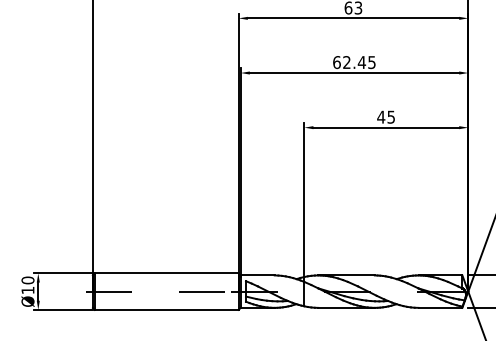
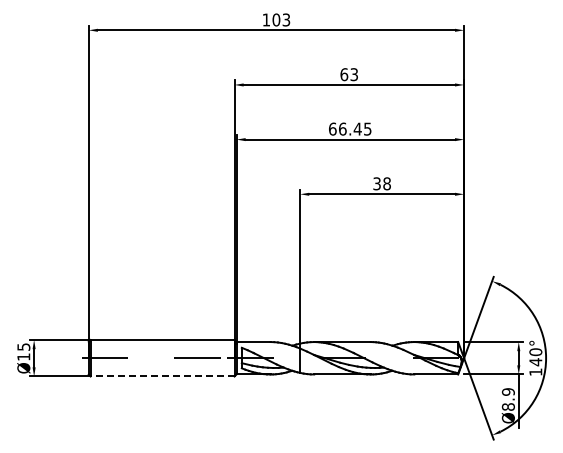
text: (346, 61) -> (342, 128), 62.45 -> 66.45
text: (385, 116) -> (381, 183), 45 -> 38
text: (27, 279) -> (23, 346), Ø10 -> Ø15
line: (166, 309) -> (162, 376), solid -> dashed

